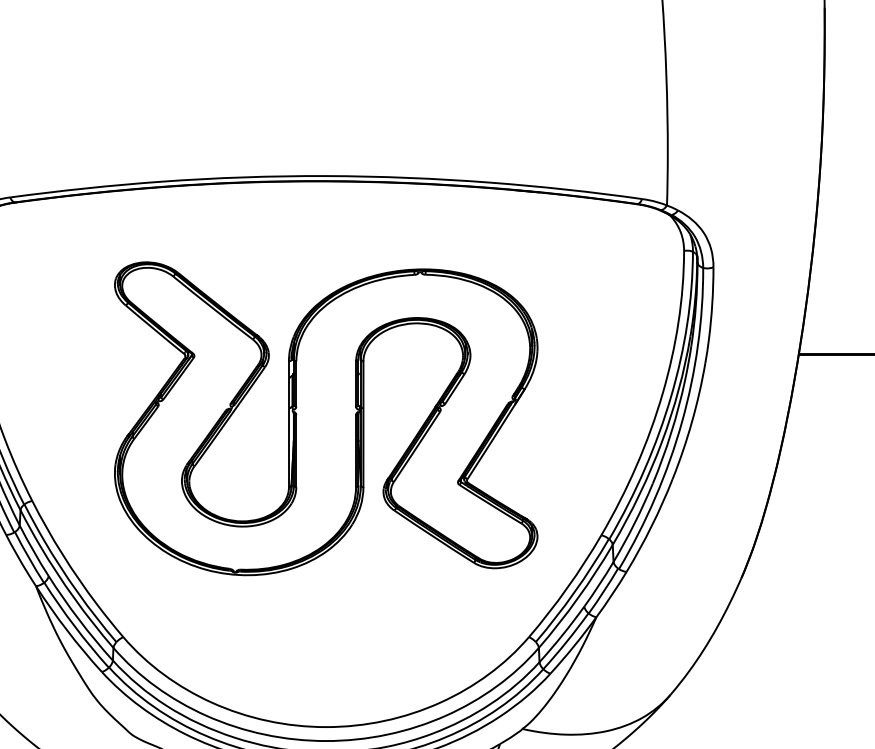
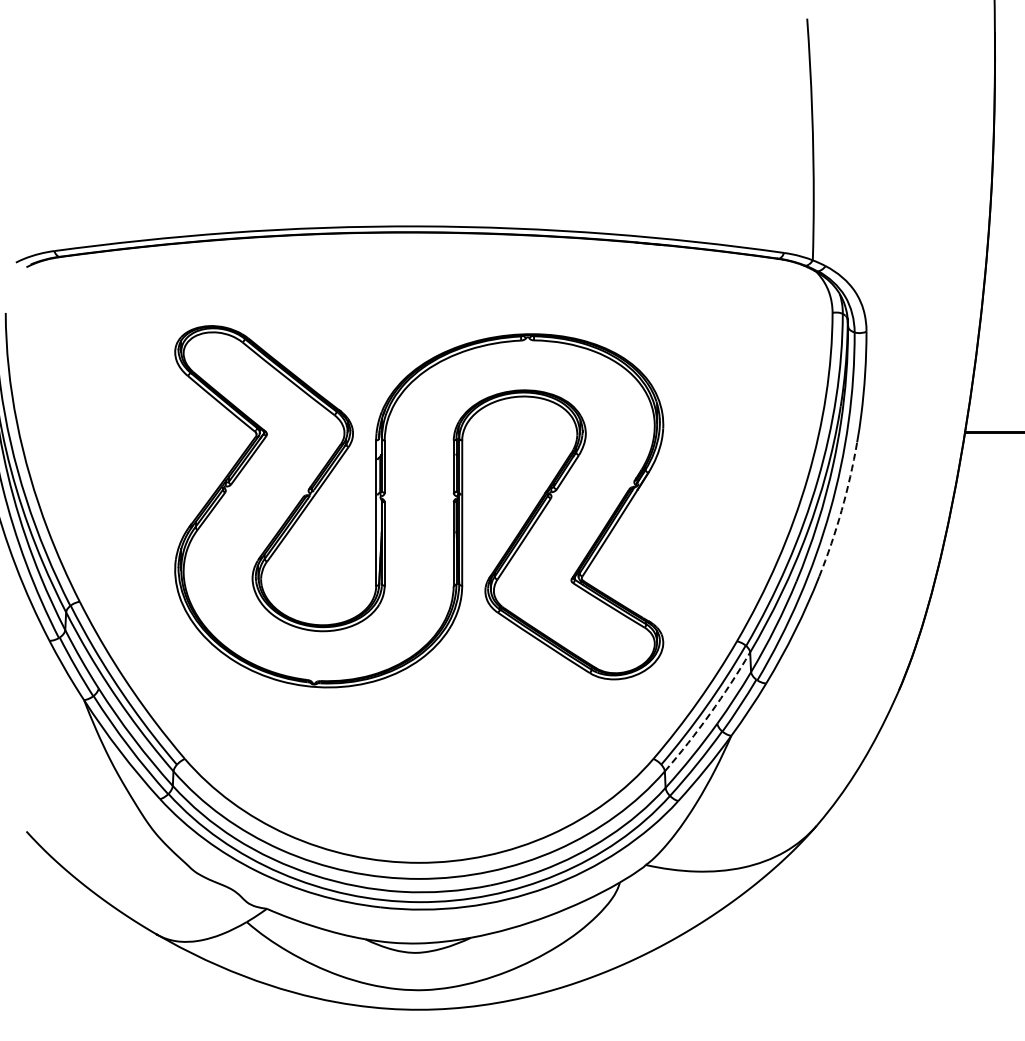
arc: (691, 422) -> (841, 510), solid -> dashed
arc: (578, 597) -> (710, 713), solid -> dashed

